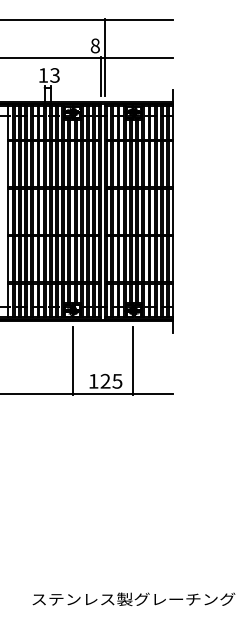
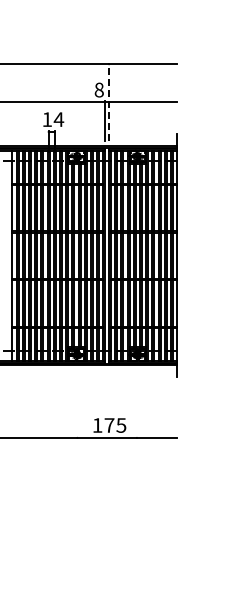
line: (105, 57) -> (109, 101), solid -> dashed
text: (54, 75) -> (58, 119), 13 -> 14
line: (73, 360) -> (77, 404), removed
line: (133, 360) -> (137, 404), removed
text: (105, 380) -> (109, 424), 125 -> 175

